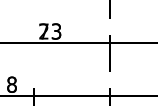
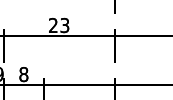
text: (44, 31) -> (53, 25), 73 -> 23

